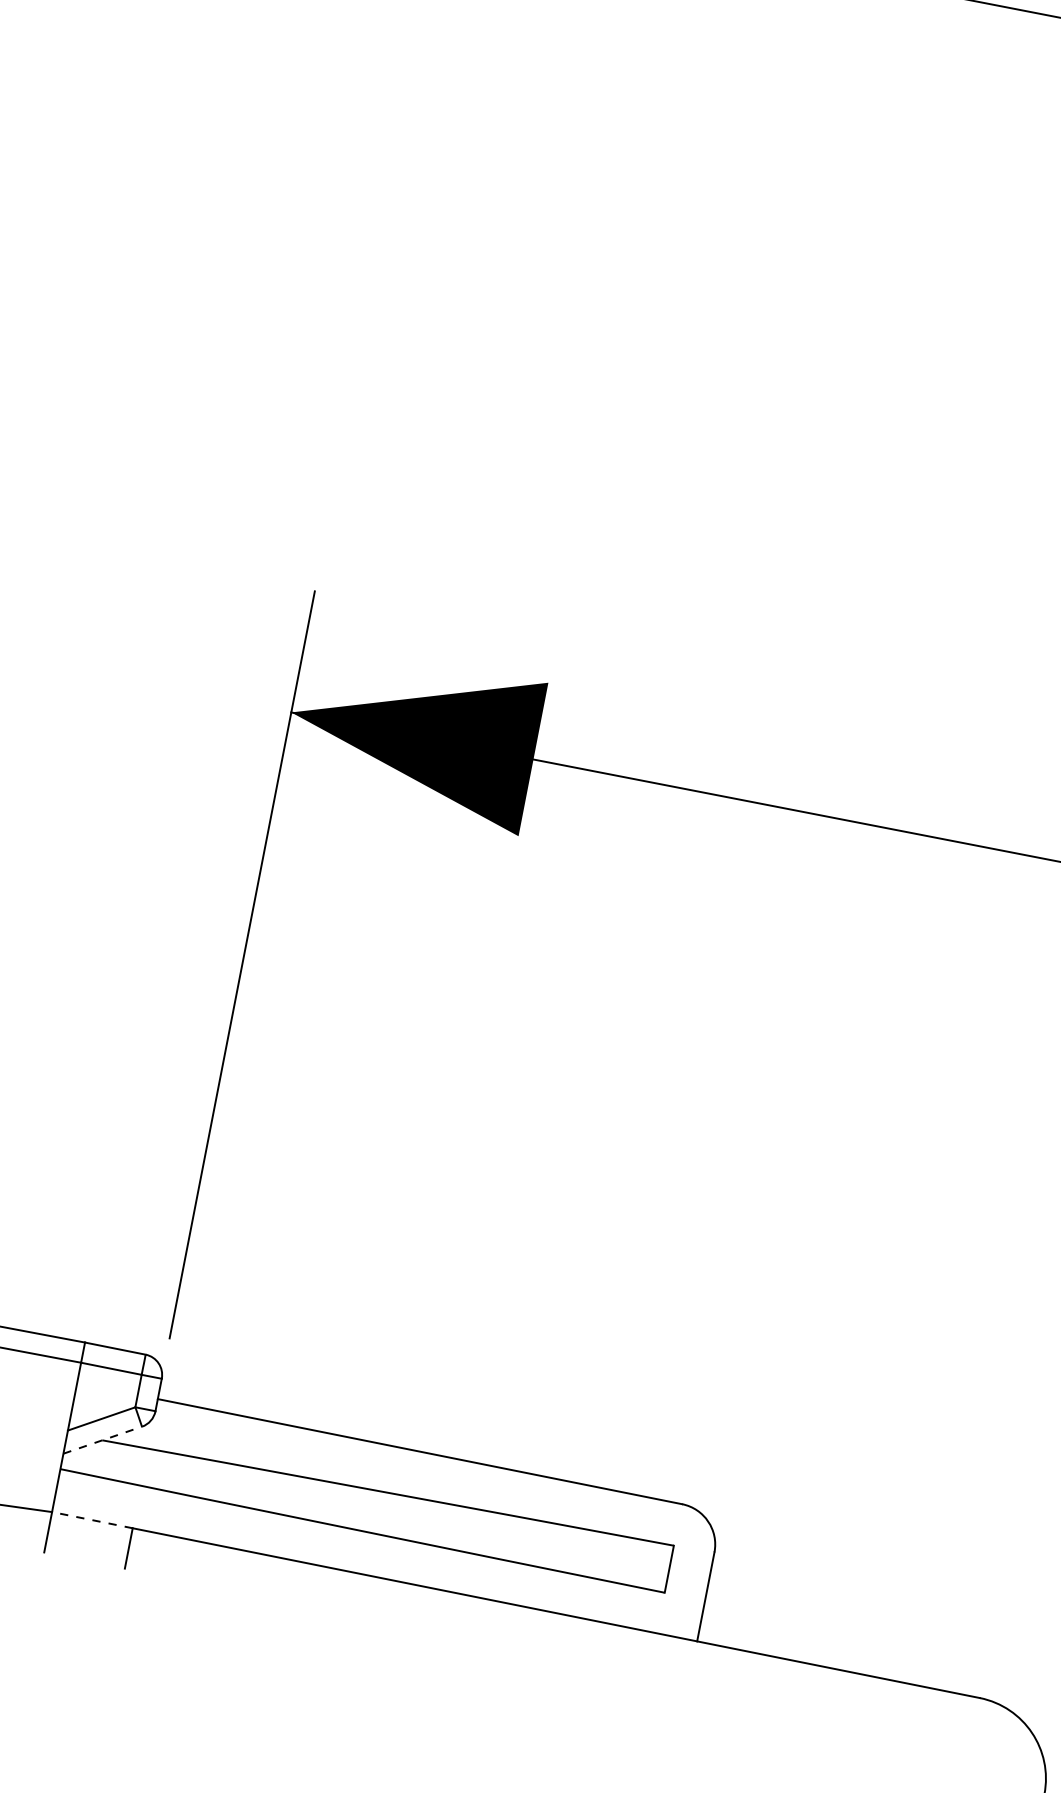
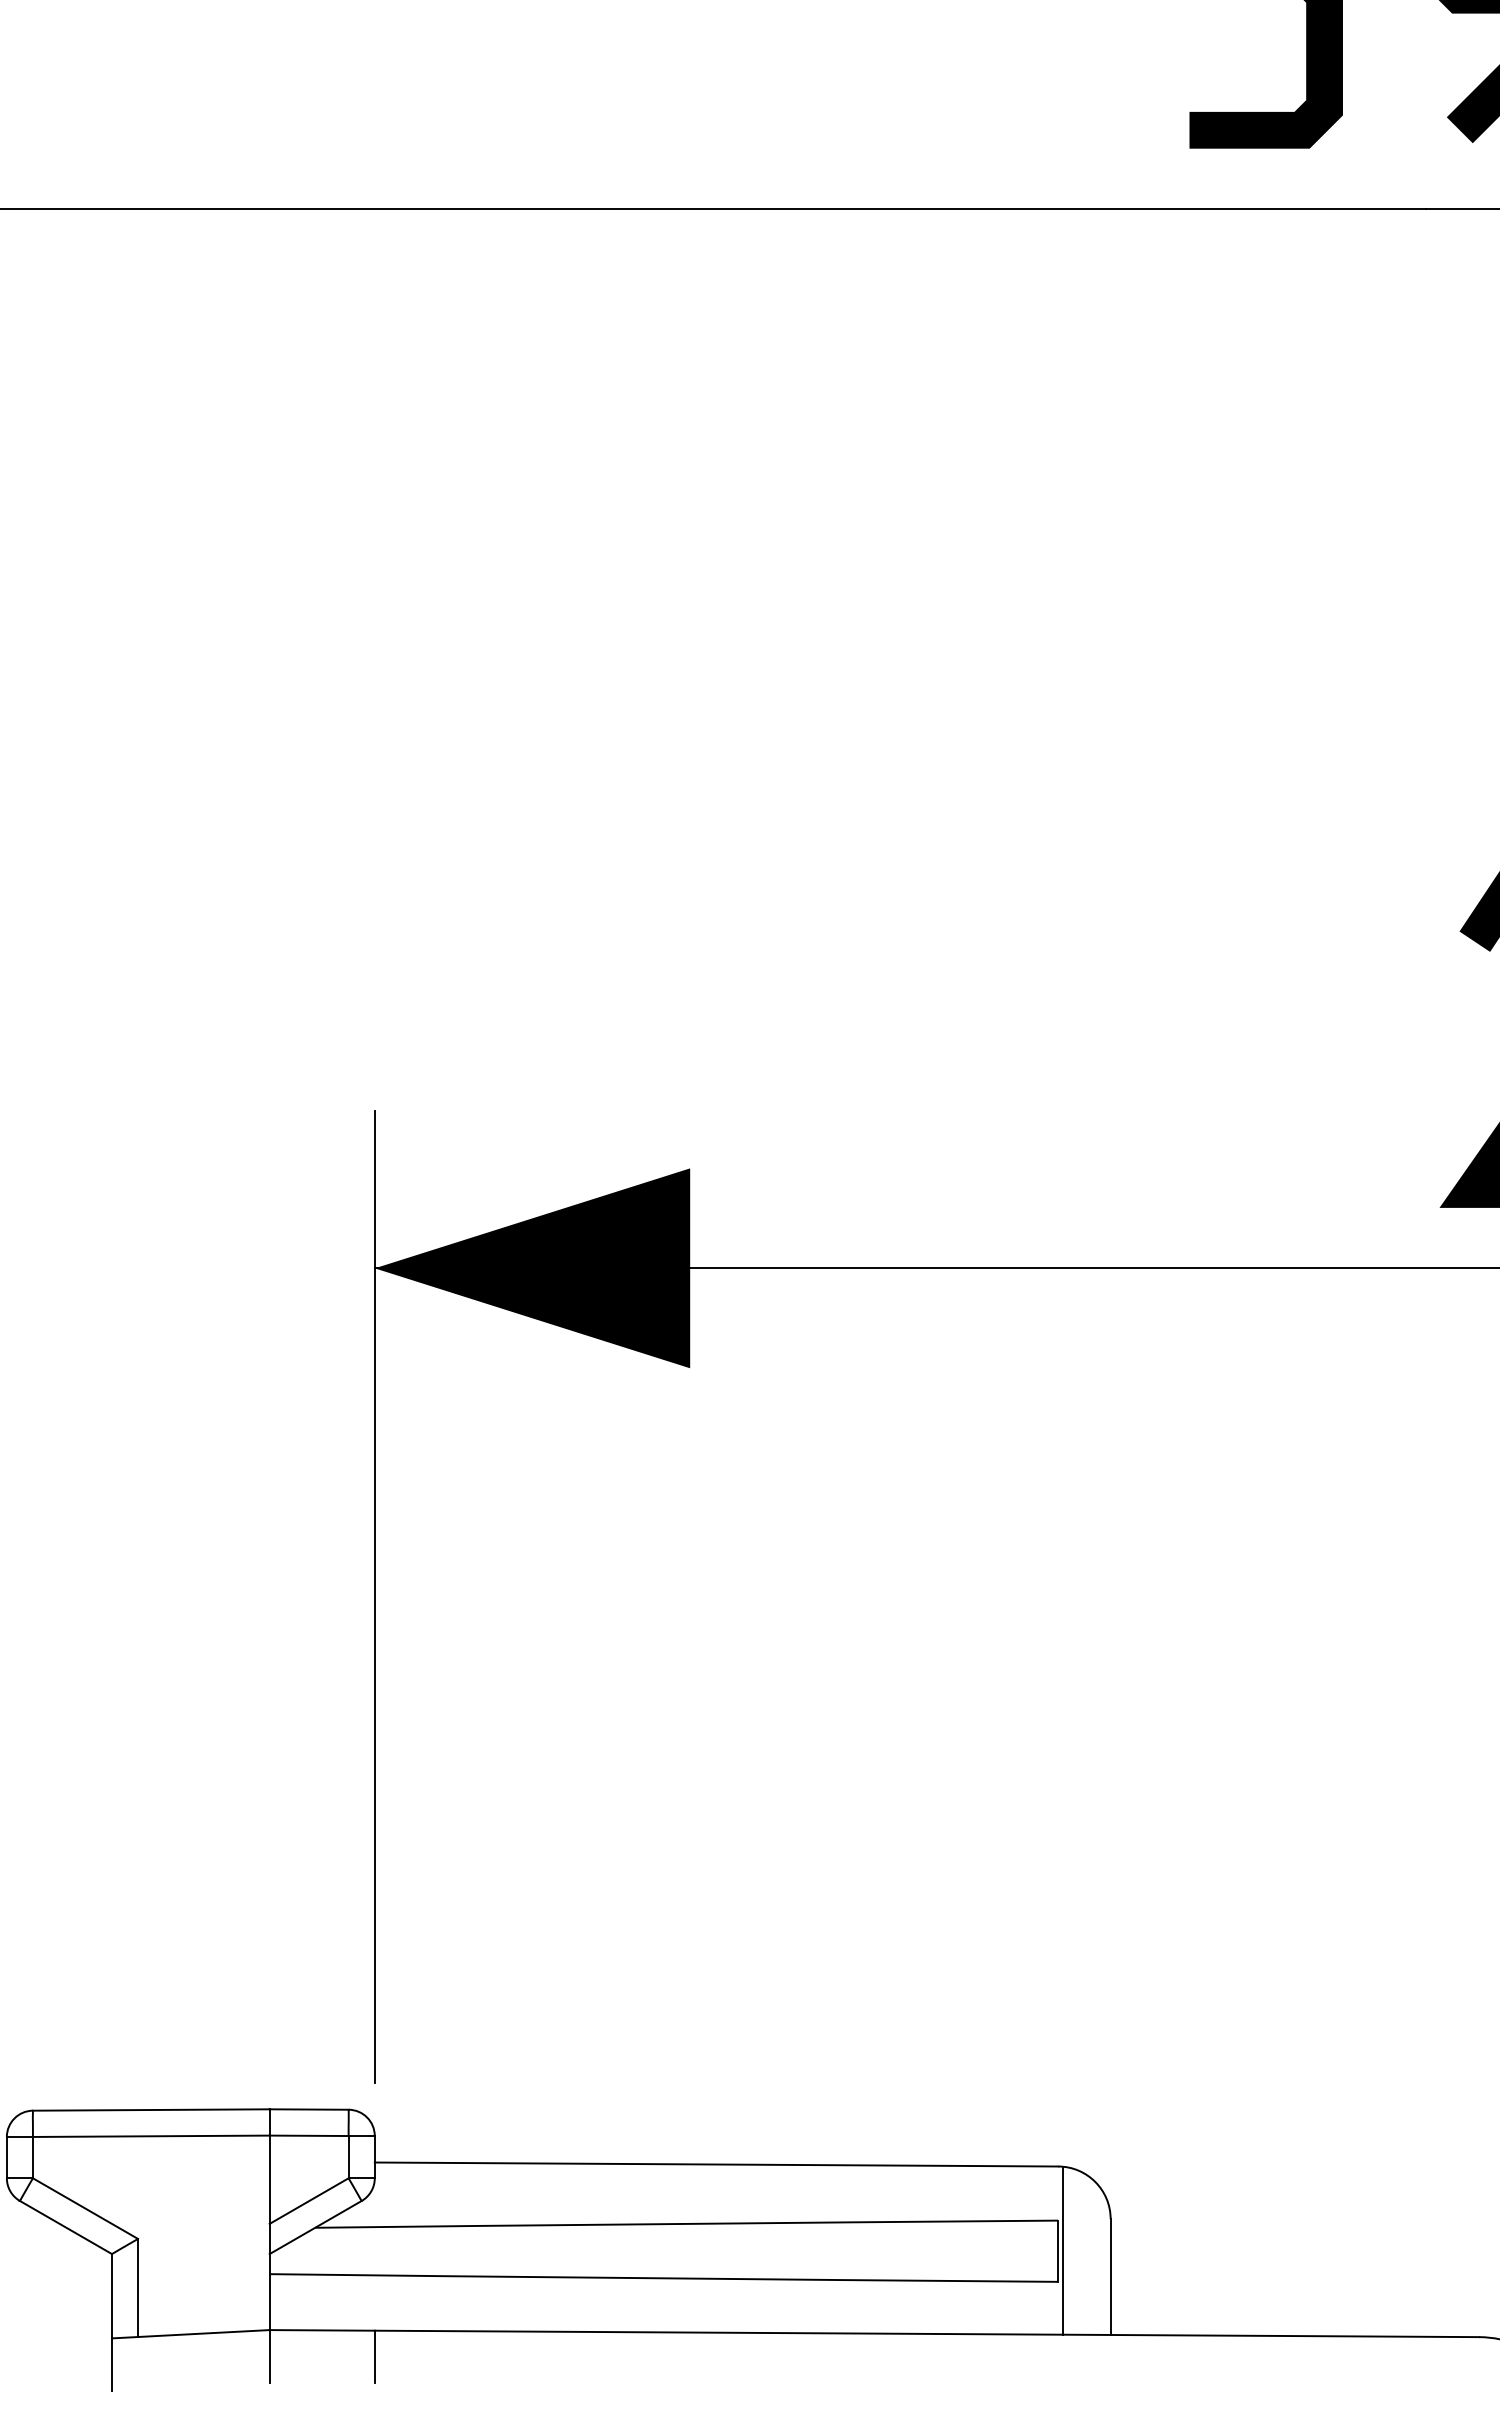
line: (103, 1440) -> (316, 2227), dashed -> solid
line: (92, 1520) -> (322, 2330), dashed -> solid
line: (673, 1569) -> (1063, 2250), added

